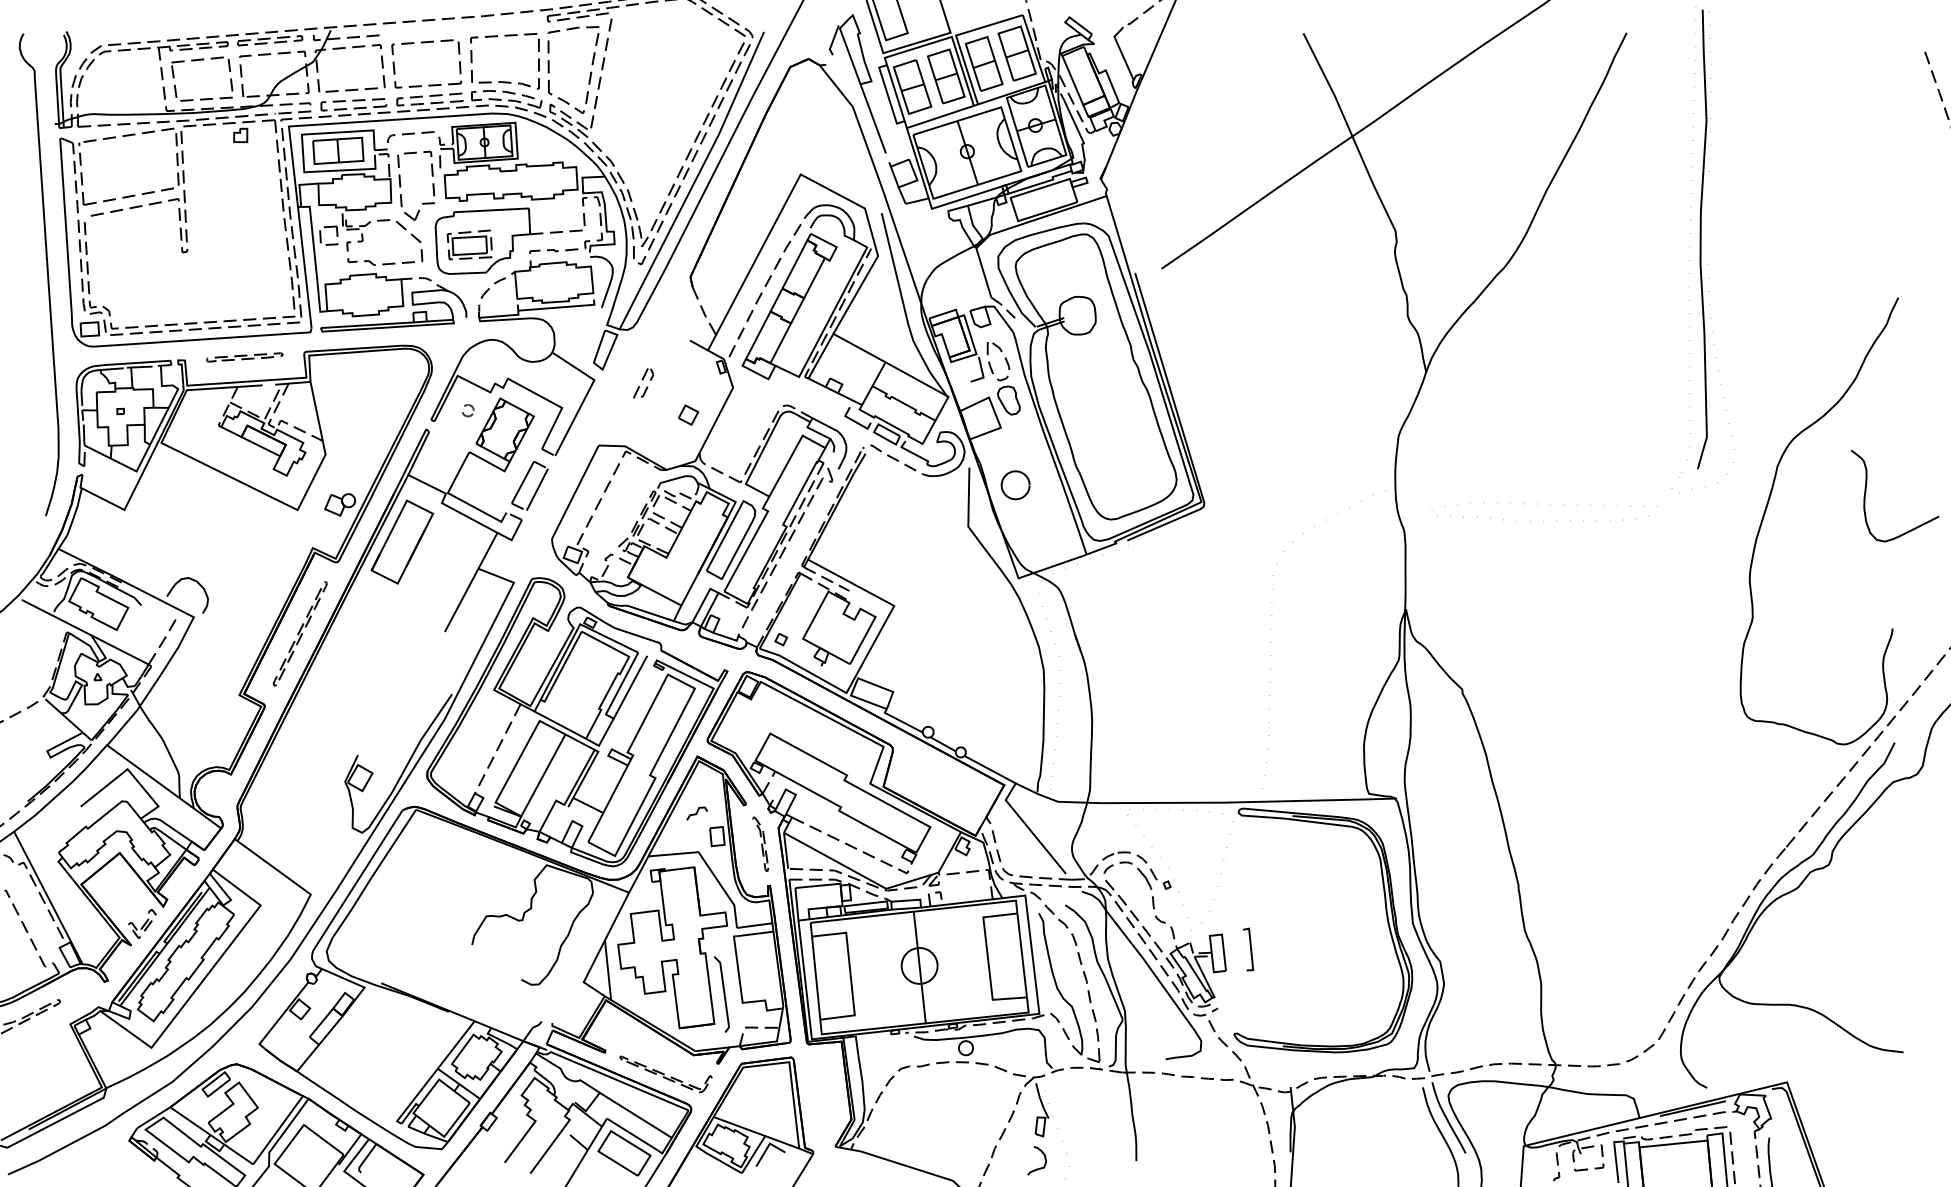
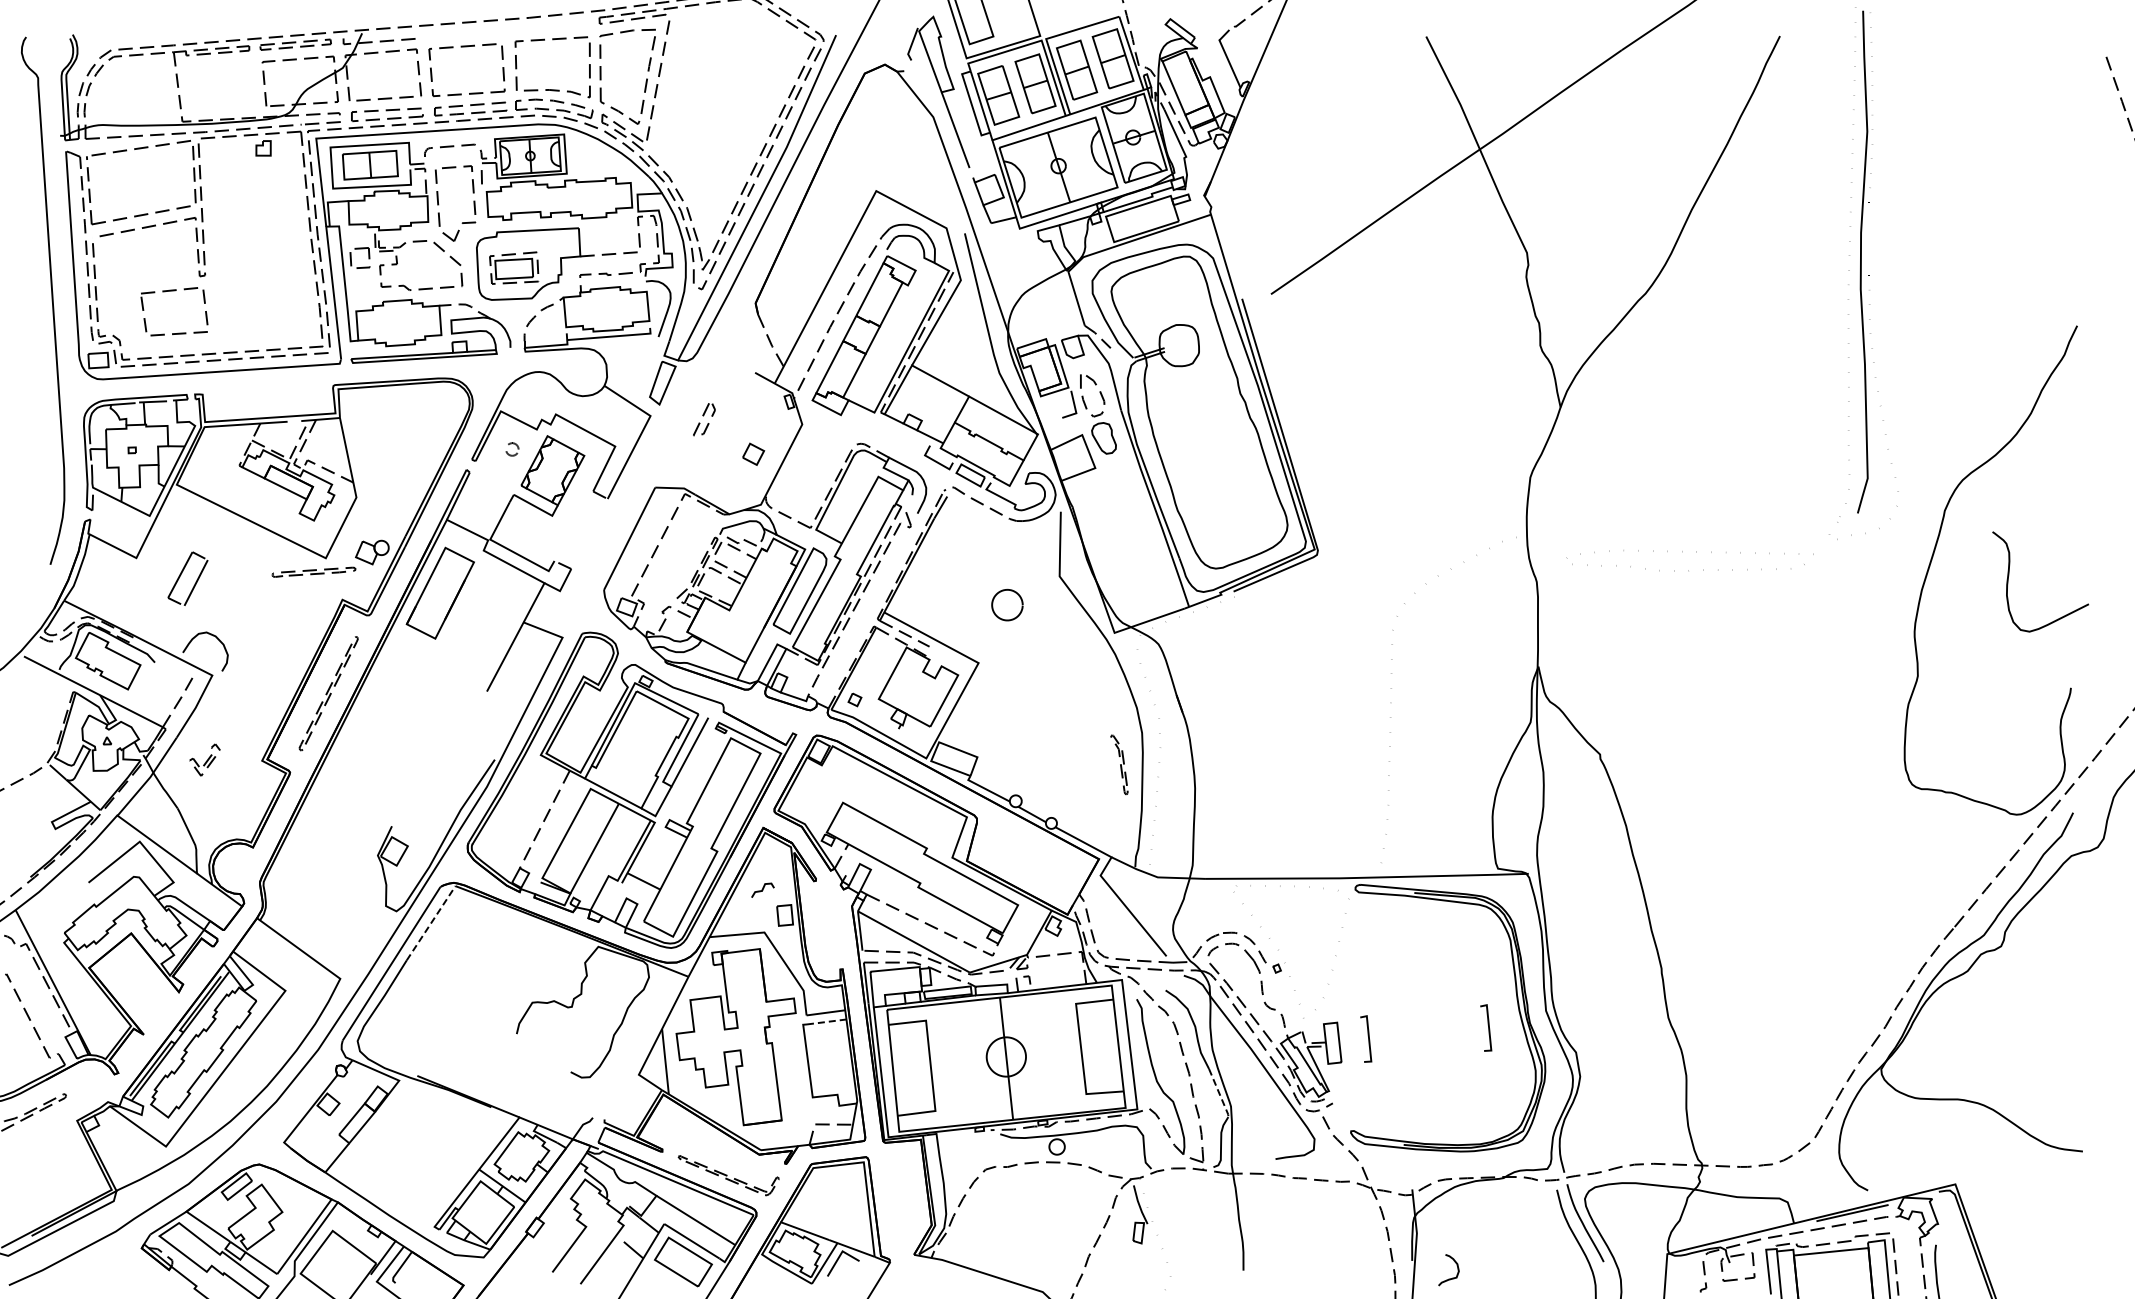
part: (202, 60) -> (174, 291), moved
part: (244, 356) -> (313, 571), moved
curve: (1018, 472) -> (1010, 591), moved
part: (523, 482) -> (181, 575), moved
curve: (1866, 490) -> (2009, 575), moved
line: (394, 843) -> (431, 922), solid -> dashed
part: (760, 843) -> (1119, 764), moved
part: (141, 923) -> (204, 759), moved
line: (755, 933) -> (826, 1021), solid -> dashed
line: (1360, 938) -> (1488, 1027), added
line: (723, 992) -> (791, 1086), removed
line: (1114, 999) -> (1219, 1093), solid -> dashed
curve: (1036, 1168) -> (1448, 1278), moved

